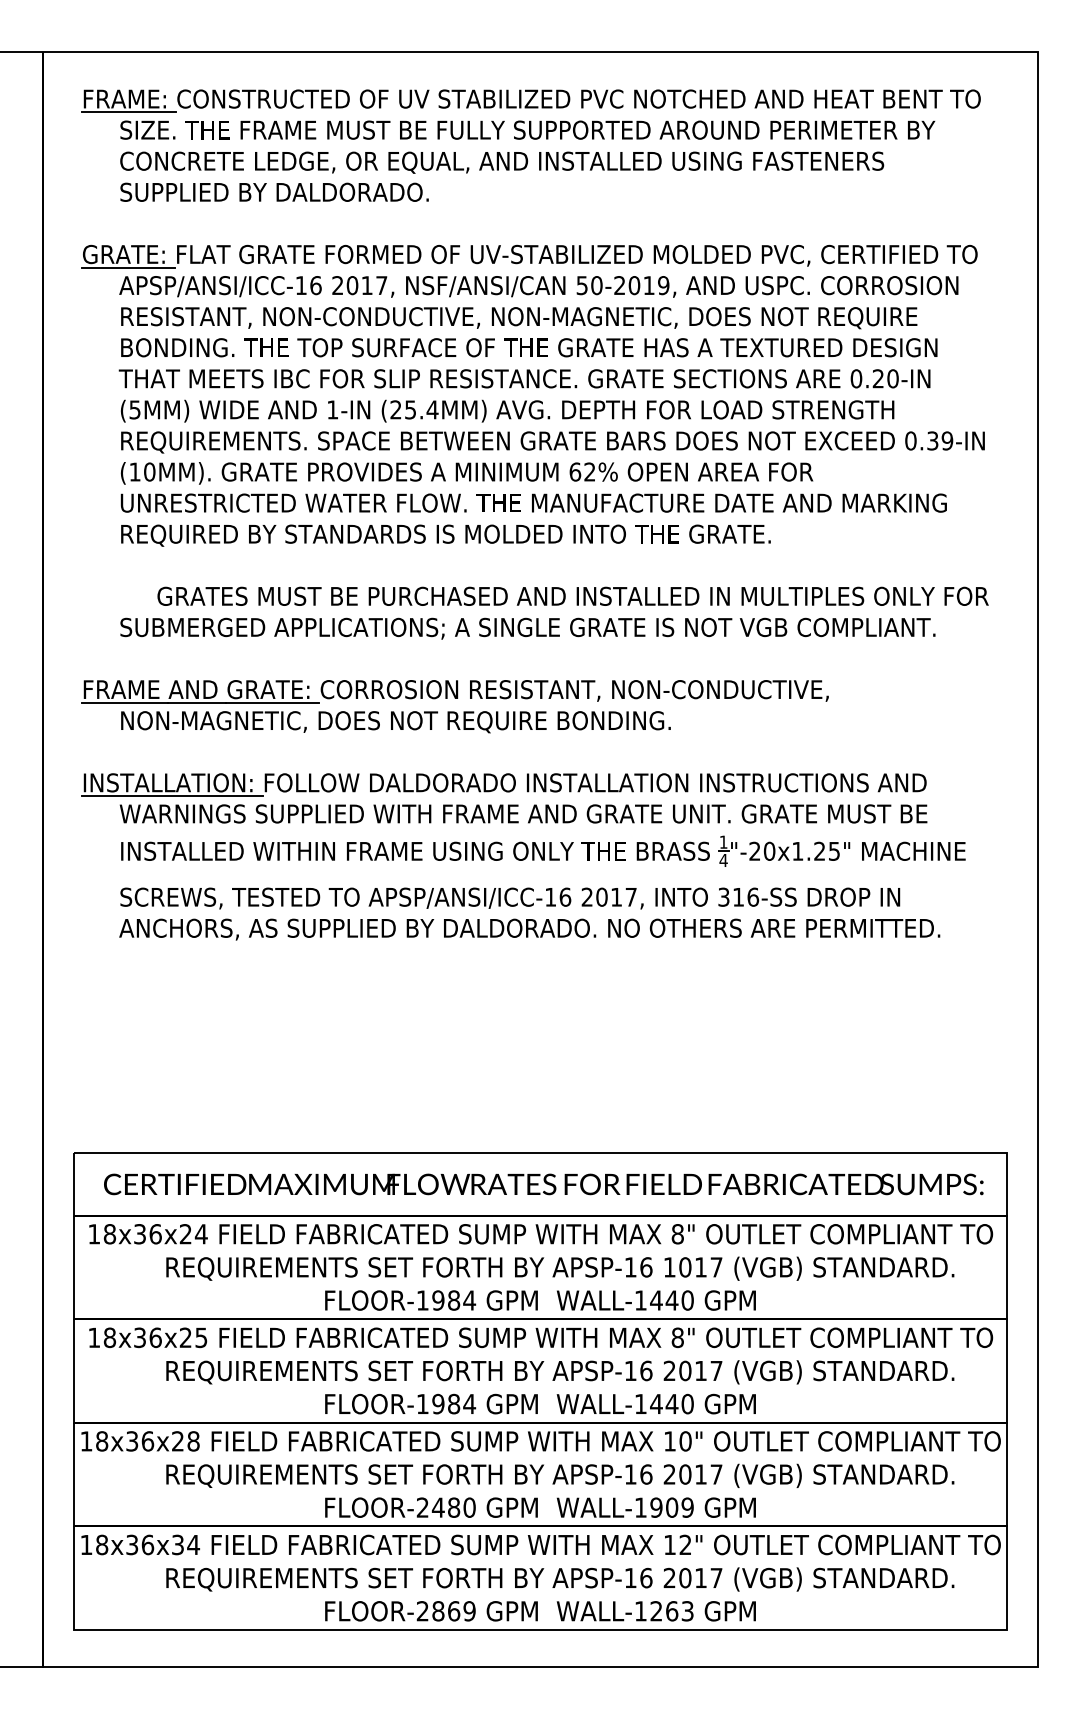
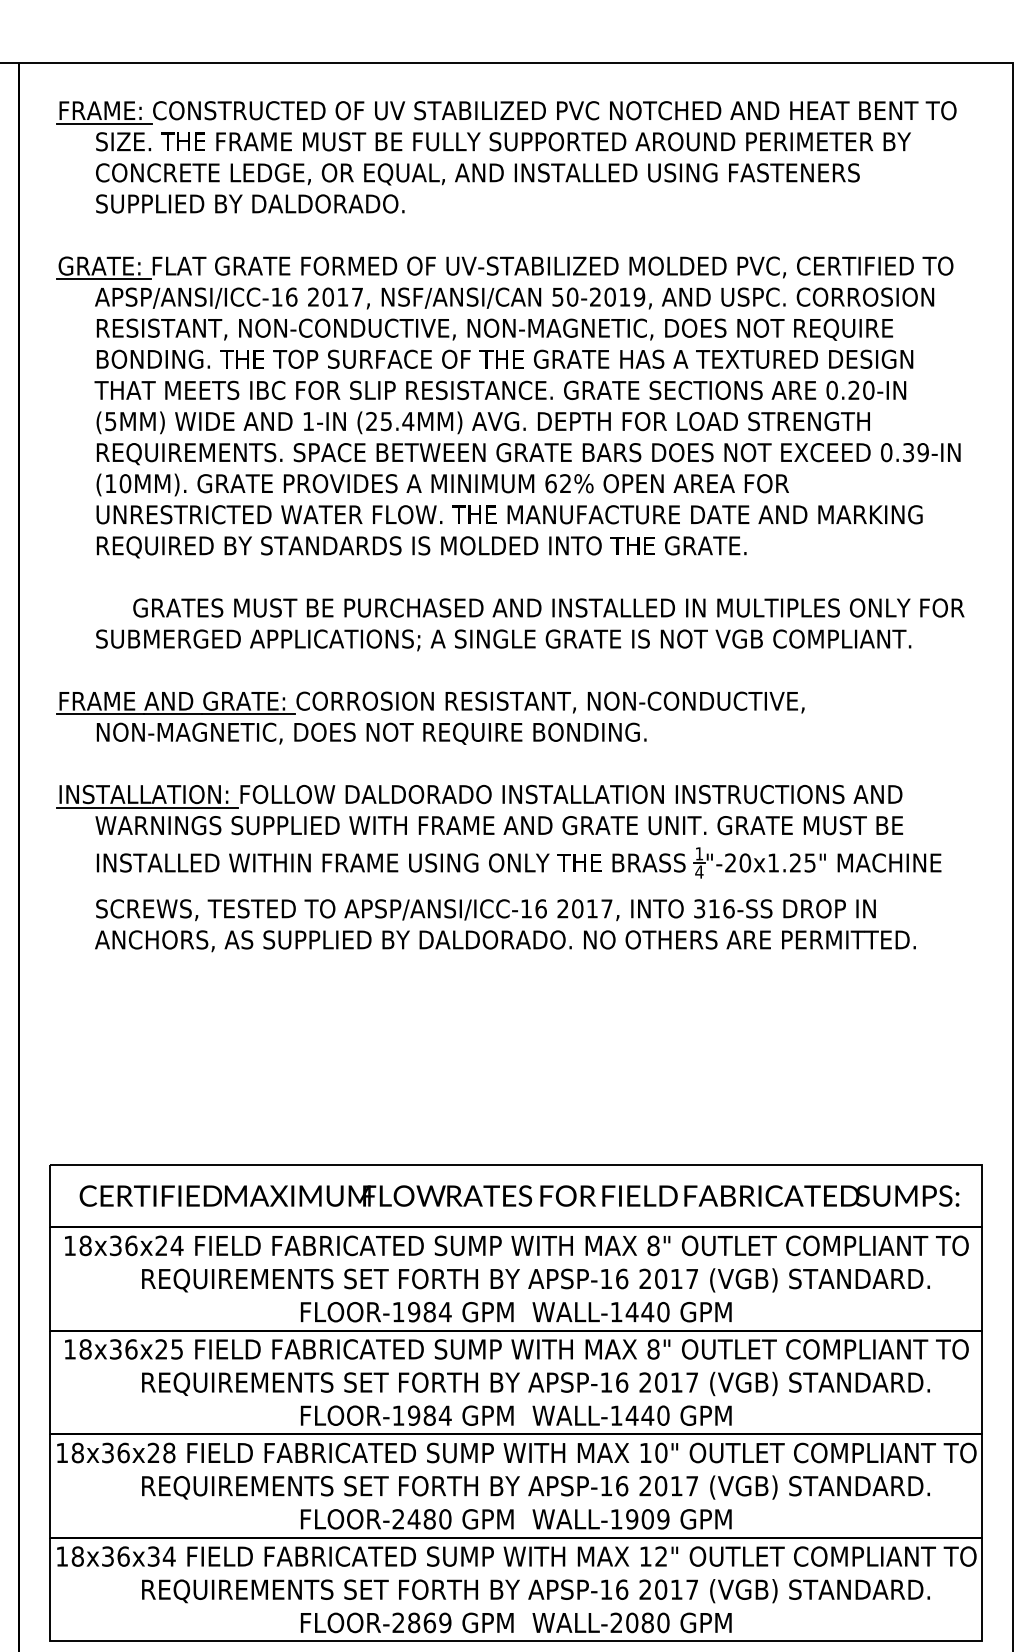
text: (669, 1267) -> (645, 1279), 1017 -> 2017
text: (664, 1611) -> (640, 1623), GPM^I^IWALL-1263 -> GPM^I^IWALL-2080

